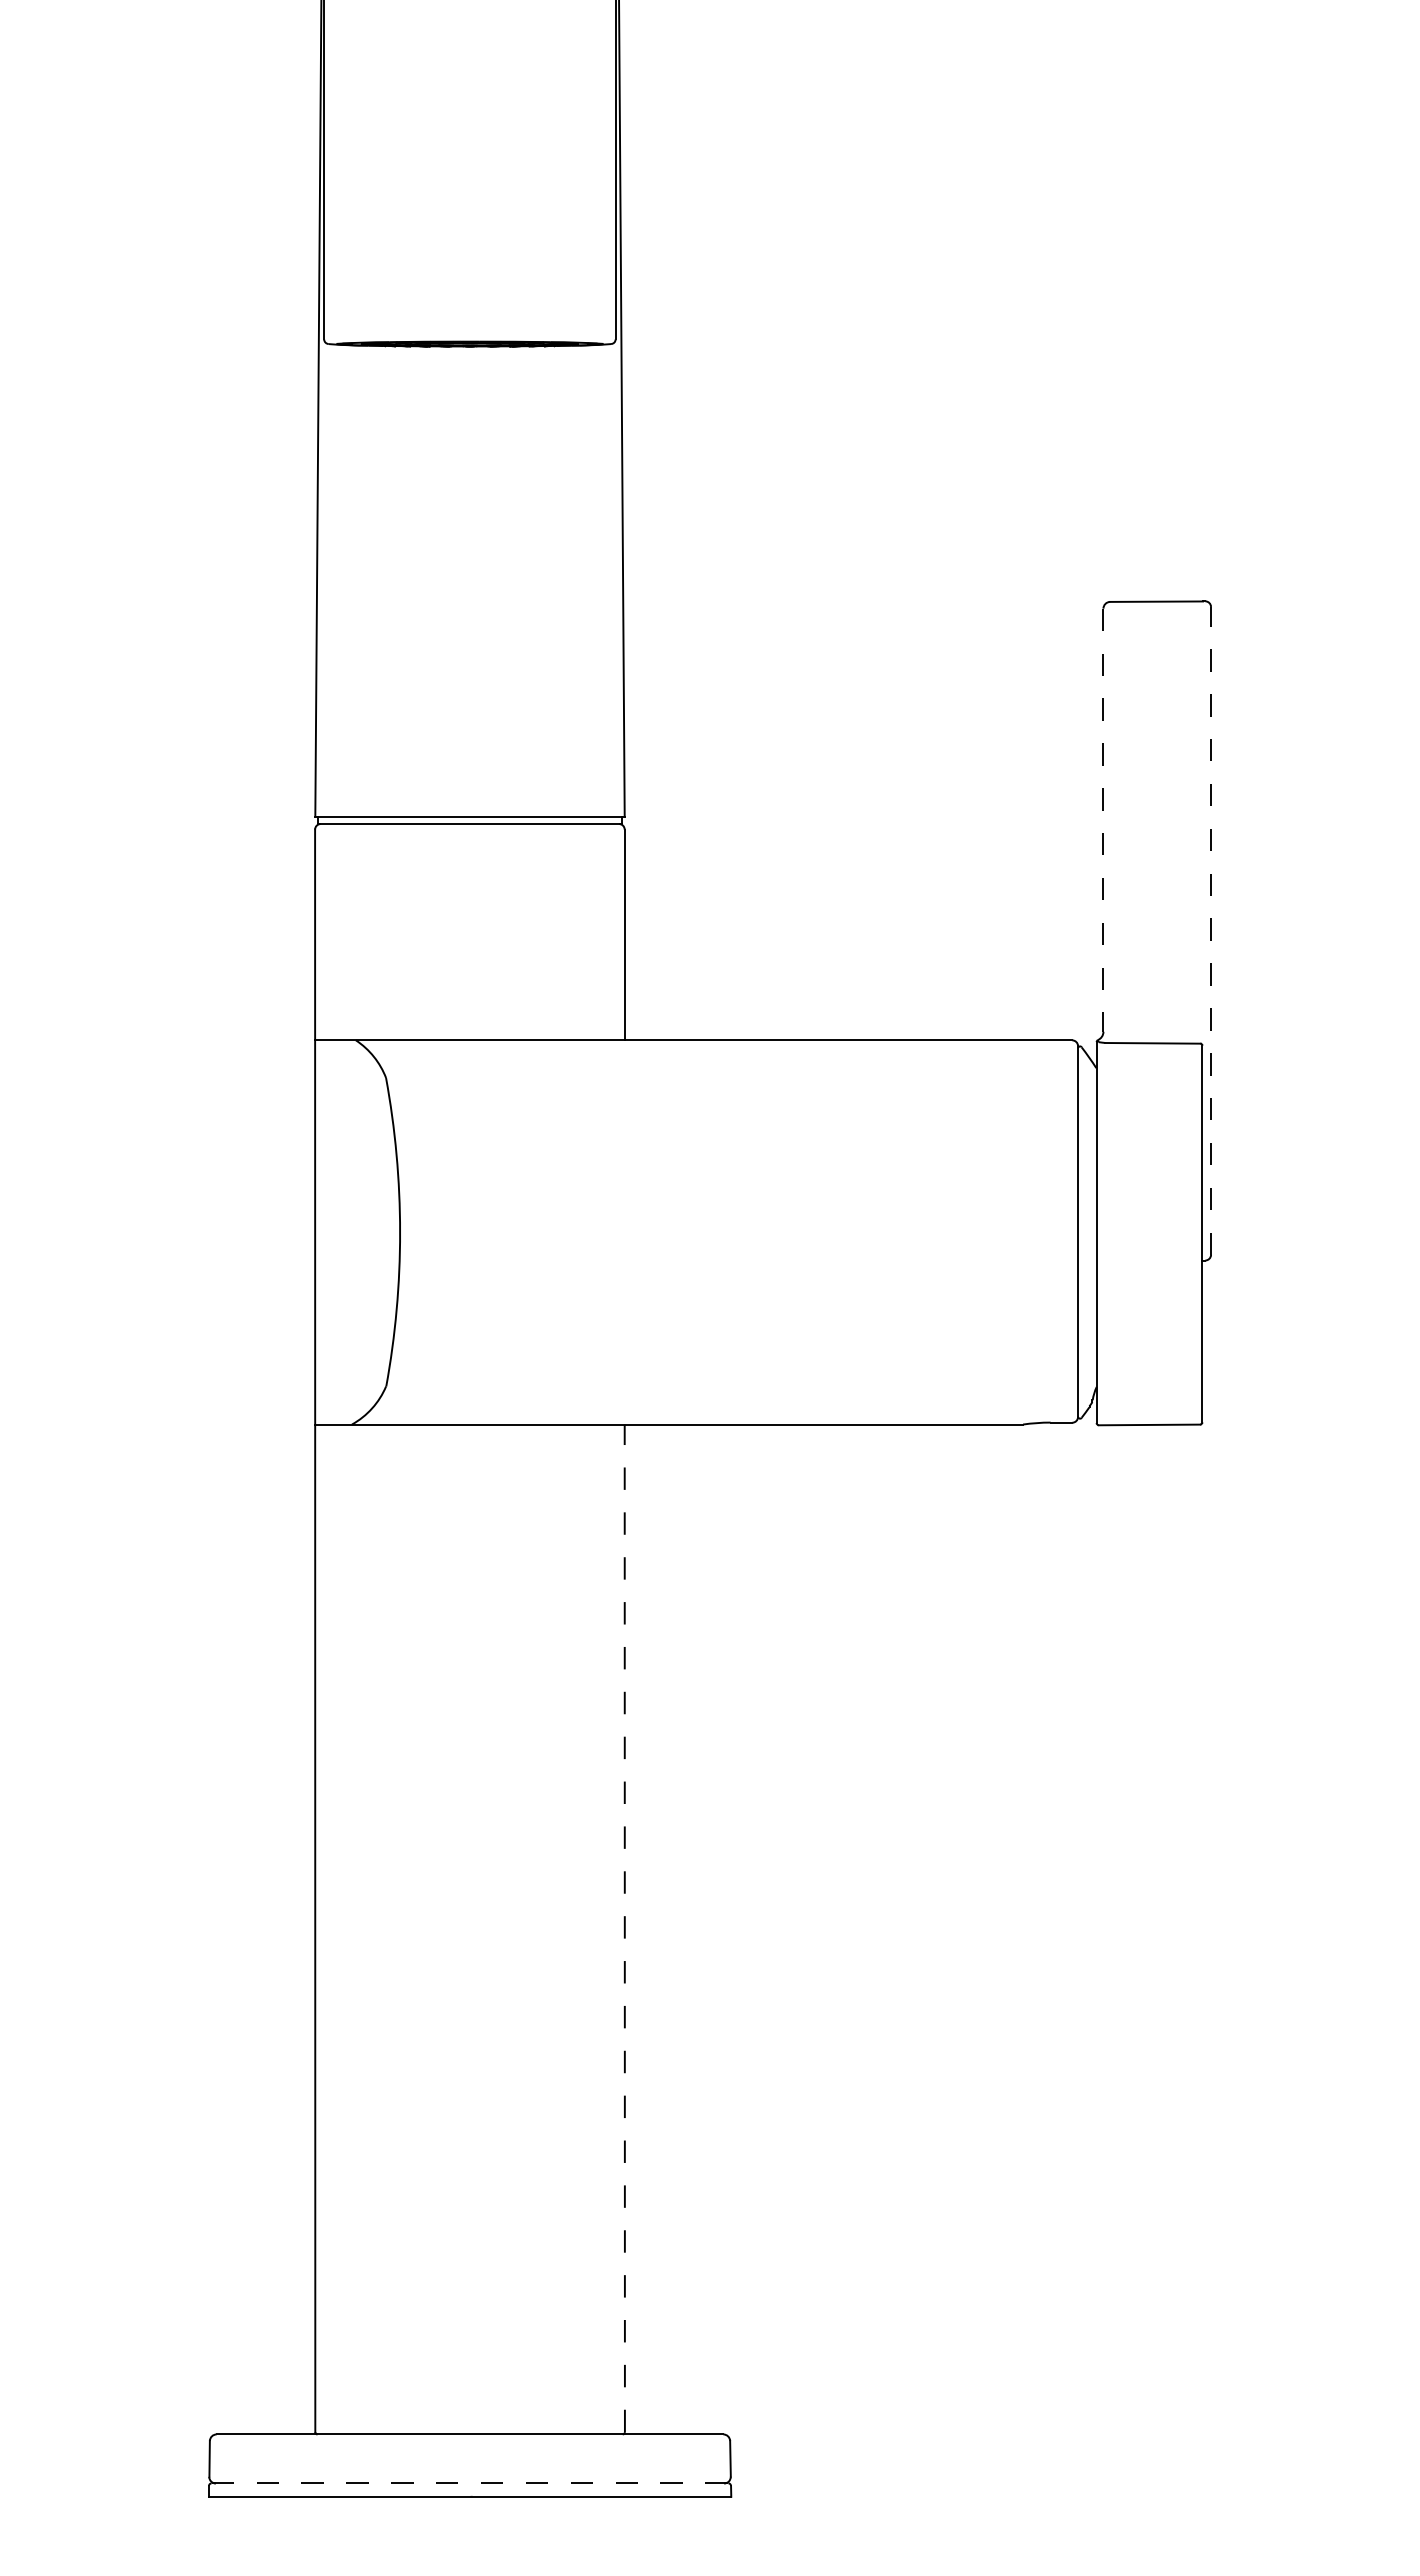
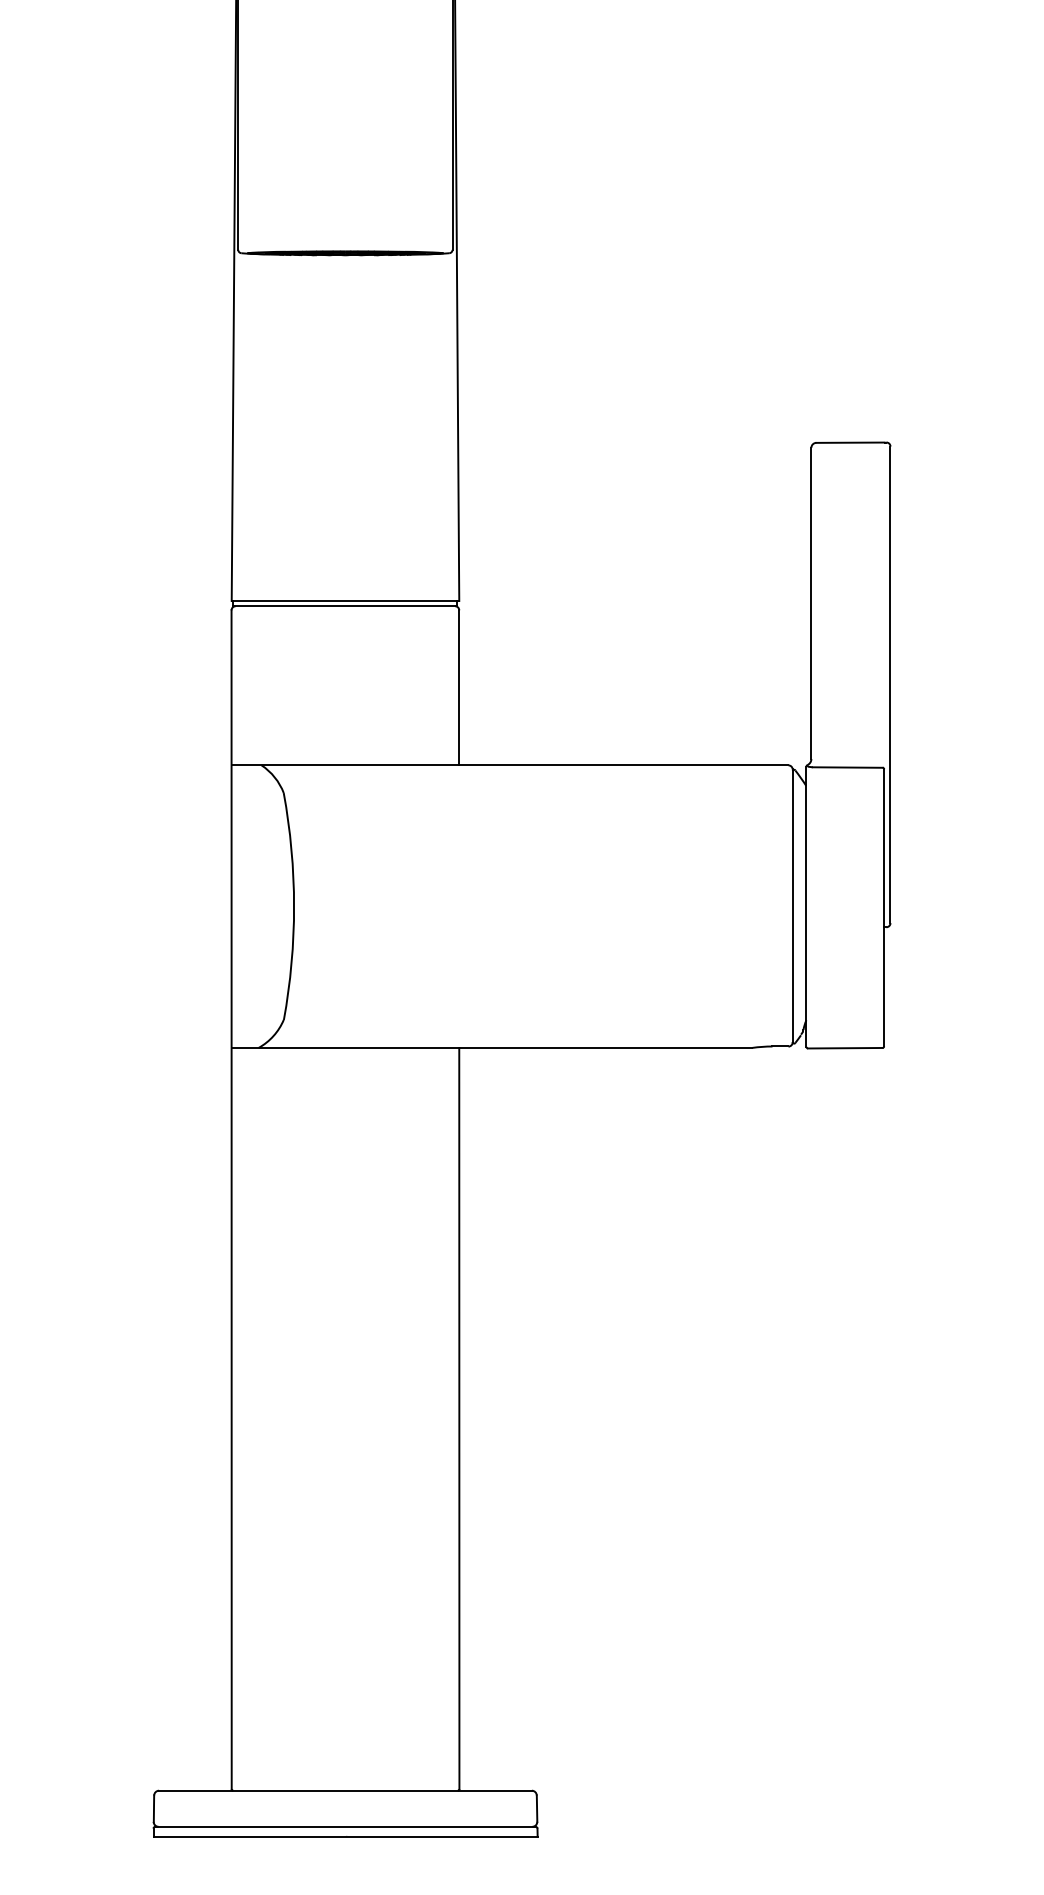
line: (1103, 820) -> (811, 603), dashed -> solid
line: (1210, 931) -> (890, 685), dashed -> solid
line: (624, 1928) -> (459, 1418), dashed -> solid
line: (470, 2483) -> (345, 1826), dashed -> solid

